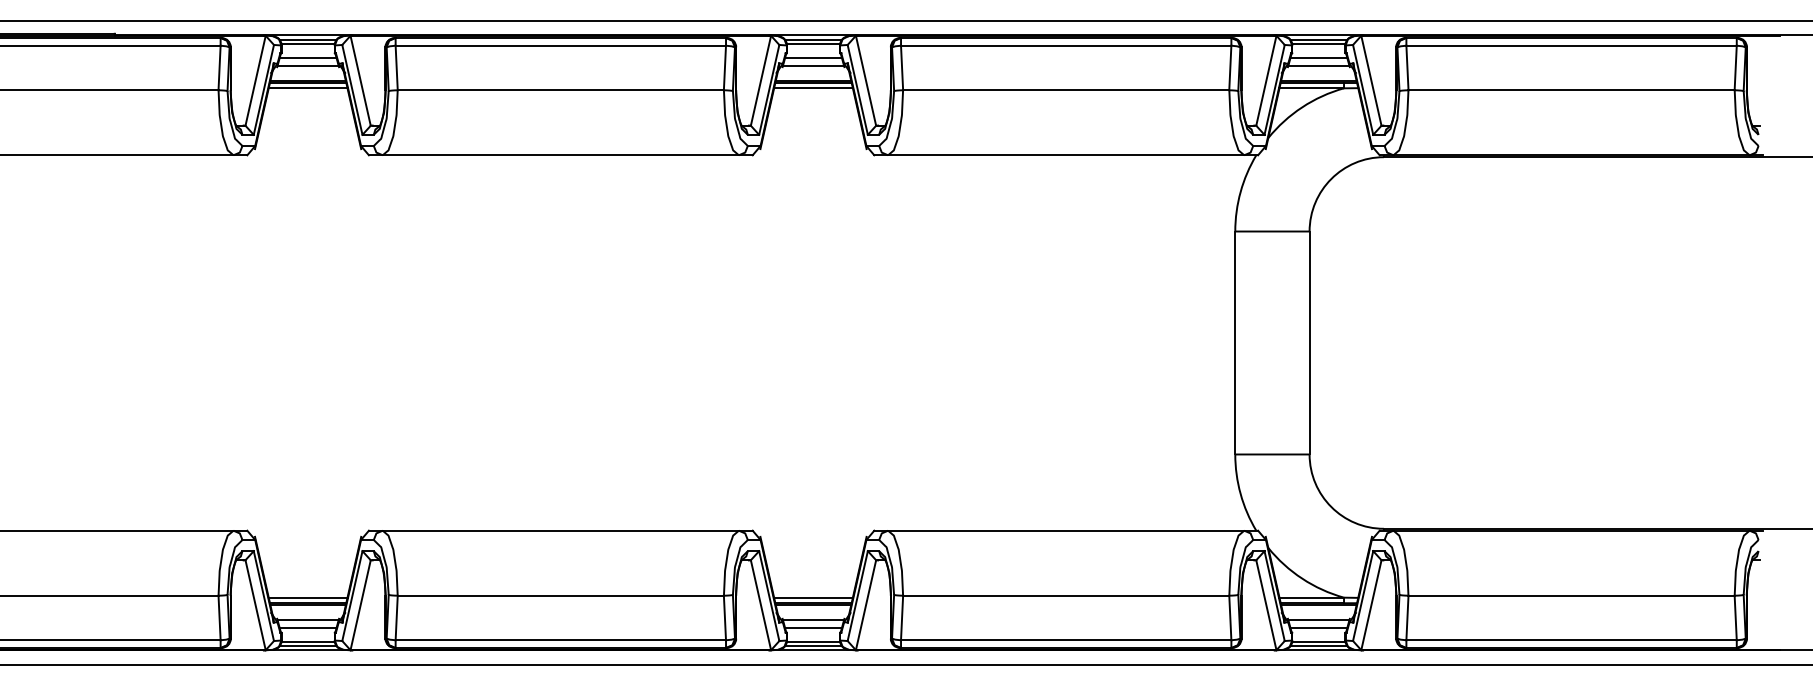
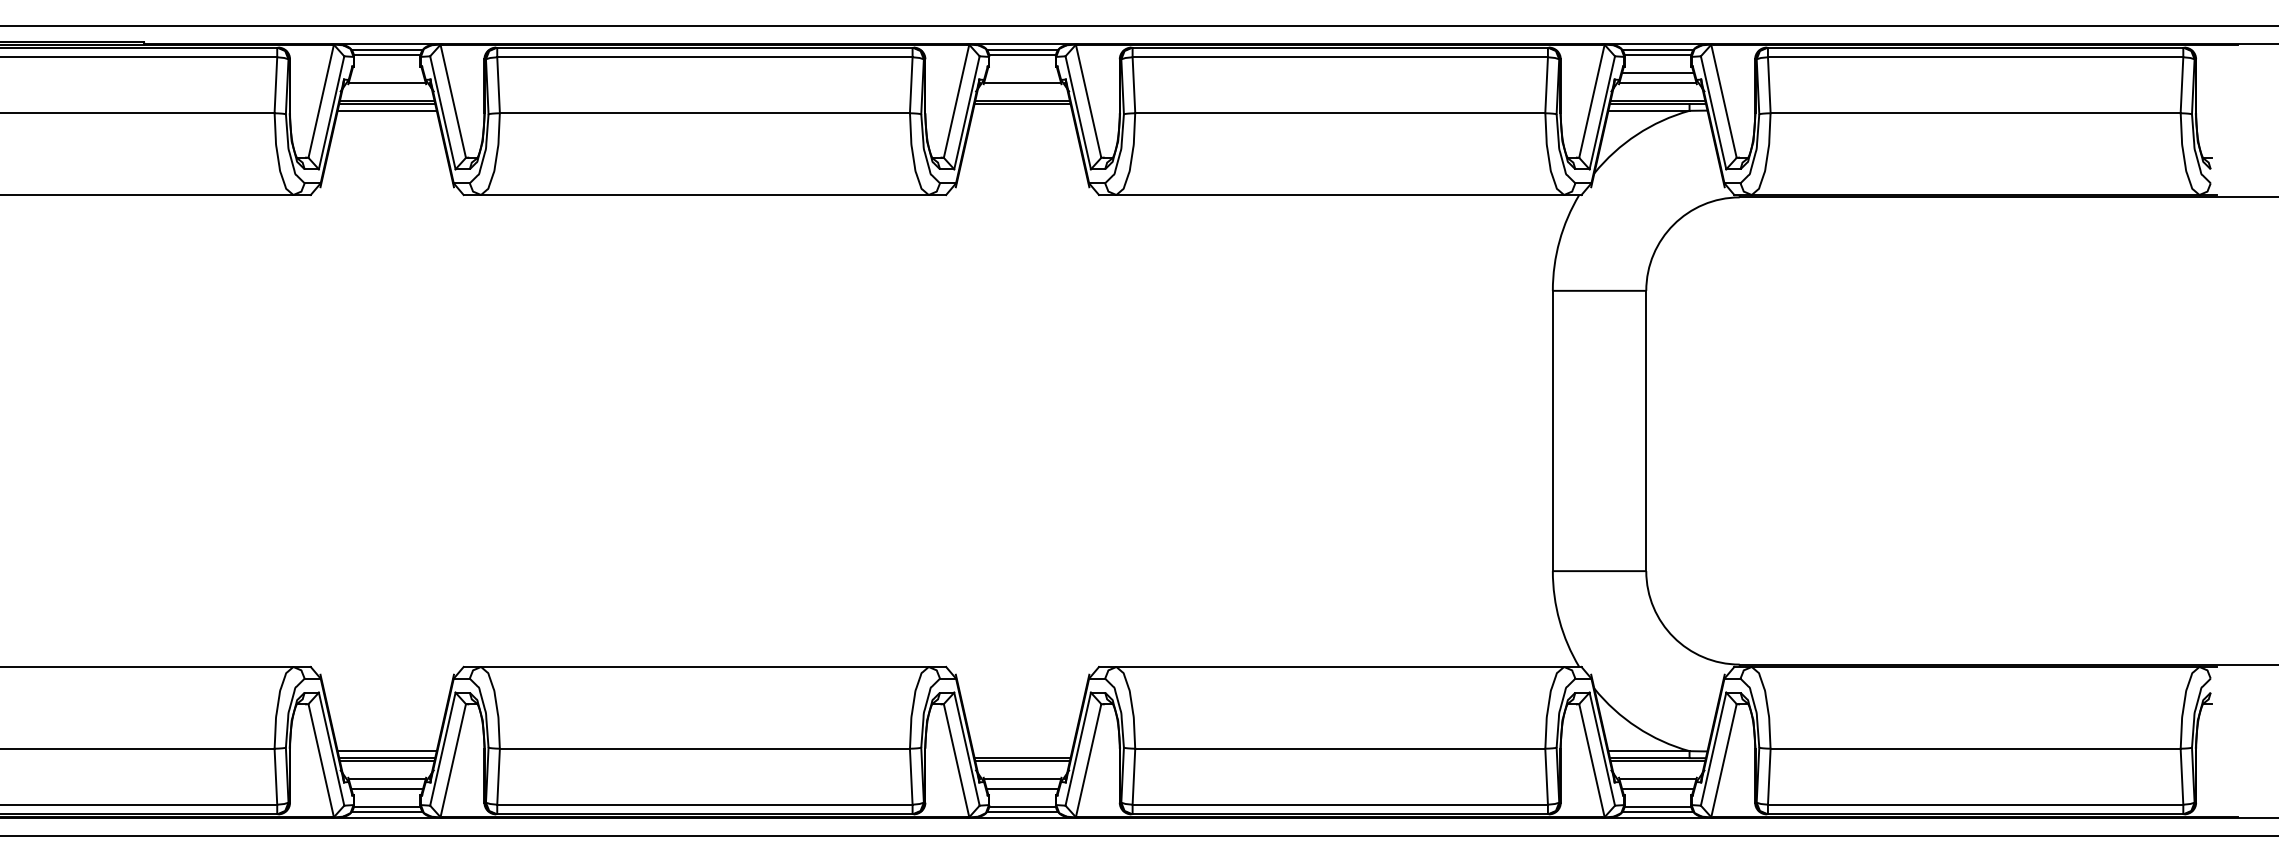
line: (307, 58) -> (386, 73), removed
line: (813, 58) -> (1022, 73), removed
line: (813, 88) -> (1022, 111), removed
line: (813, 597) -> (1022, 750), removed

